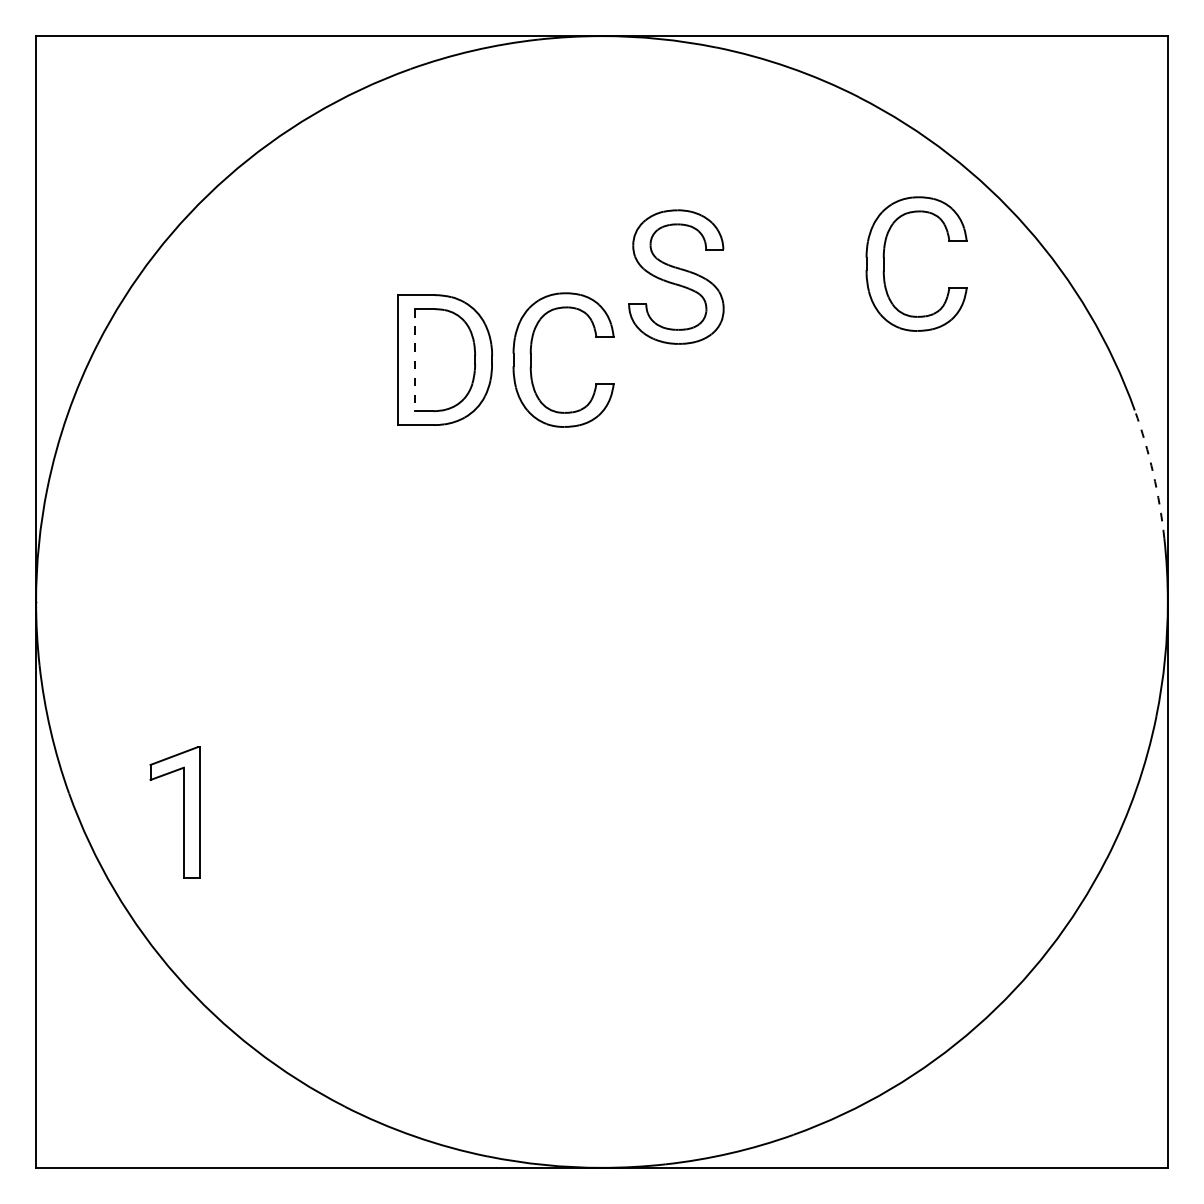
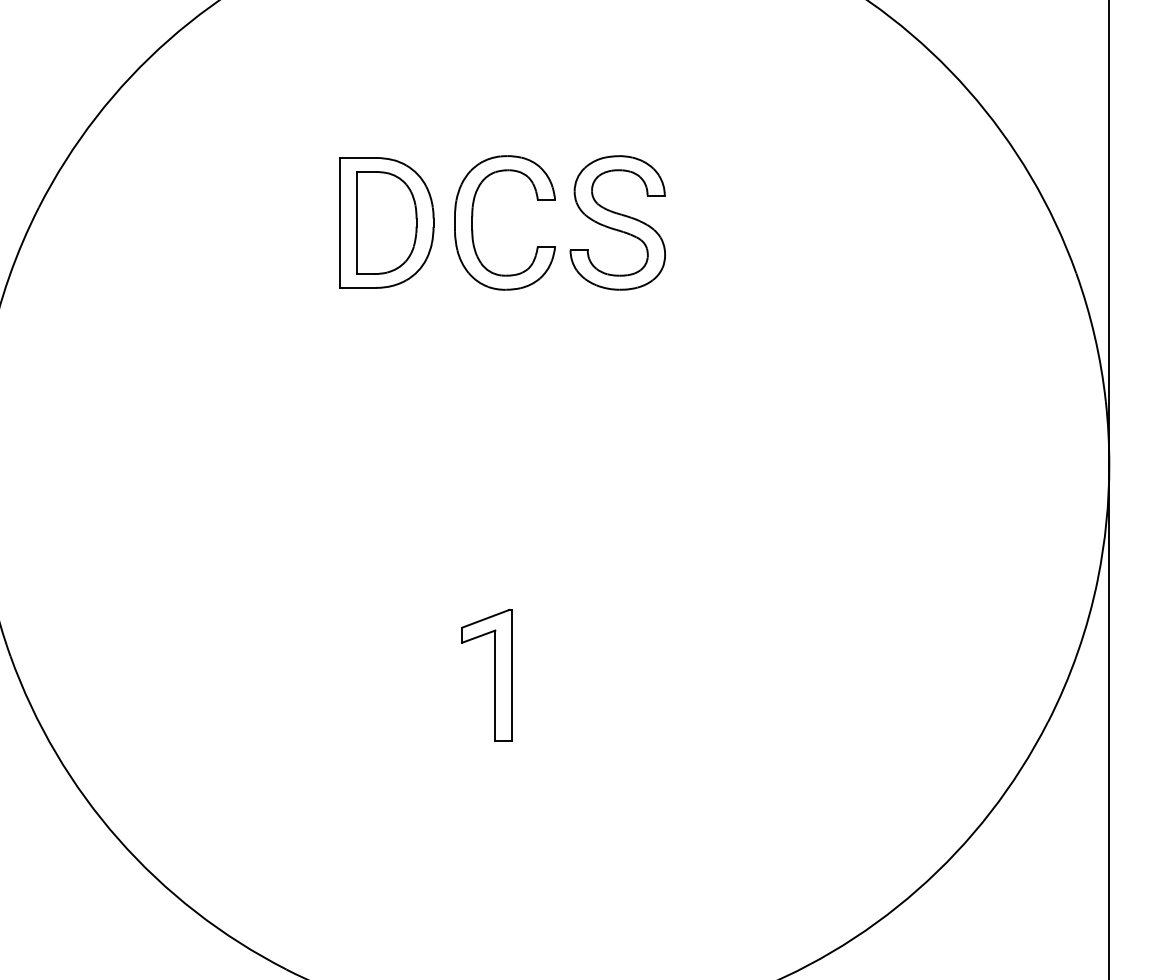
part: (884, 263) -> (825, 126), removed
part: (676, 276) -> (617, 222), moved
line: (415, 360) -> (356, 223), dashed -> solid
arc: (1153, 473) -> (1094, 336), dashed -> solid
part: (183, 812) -> (494, 675), moved

